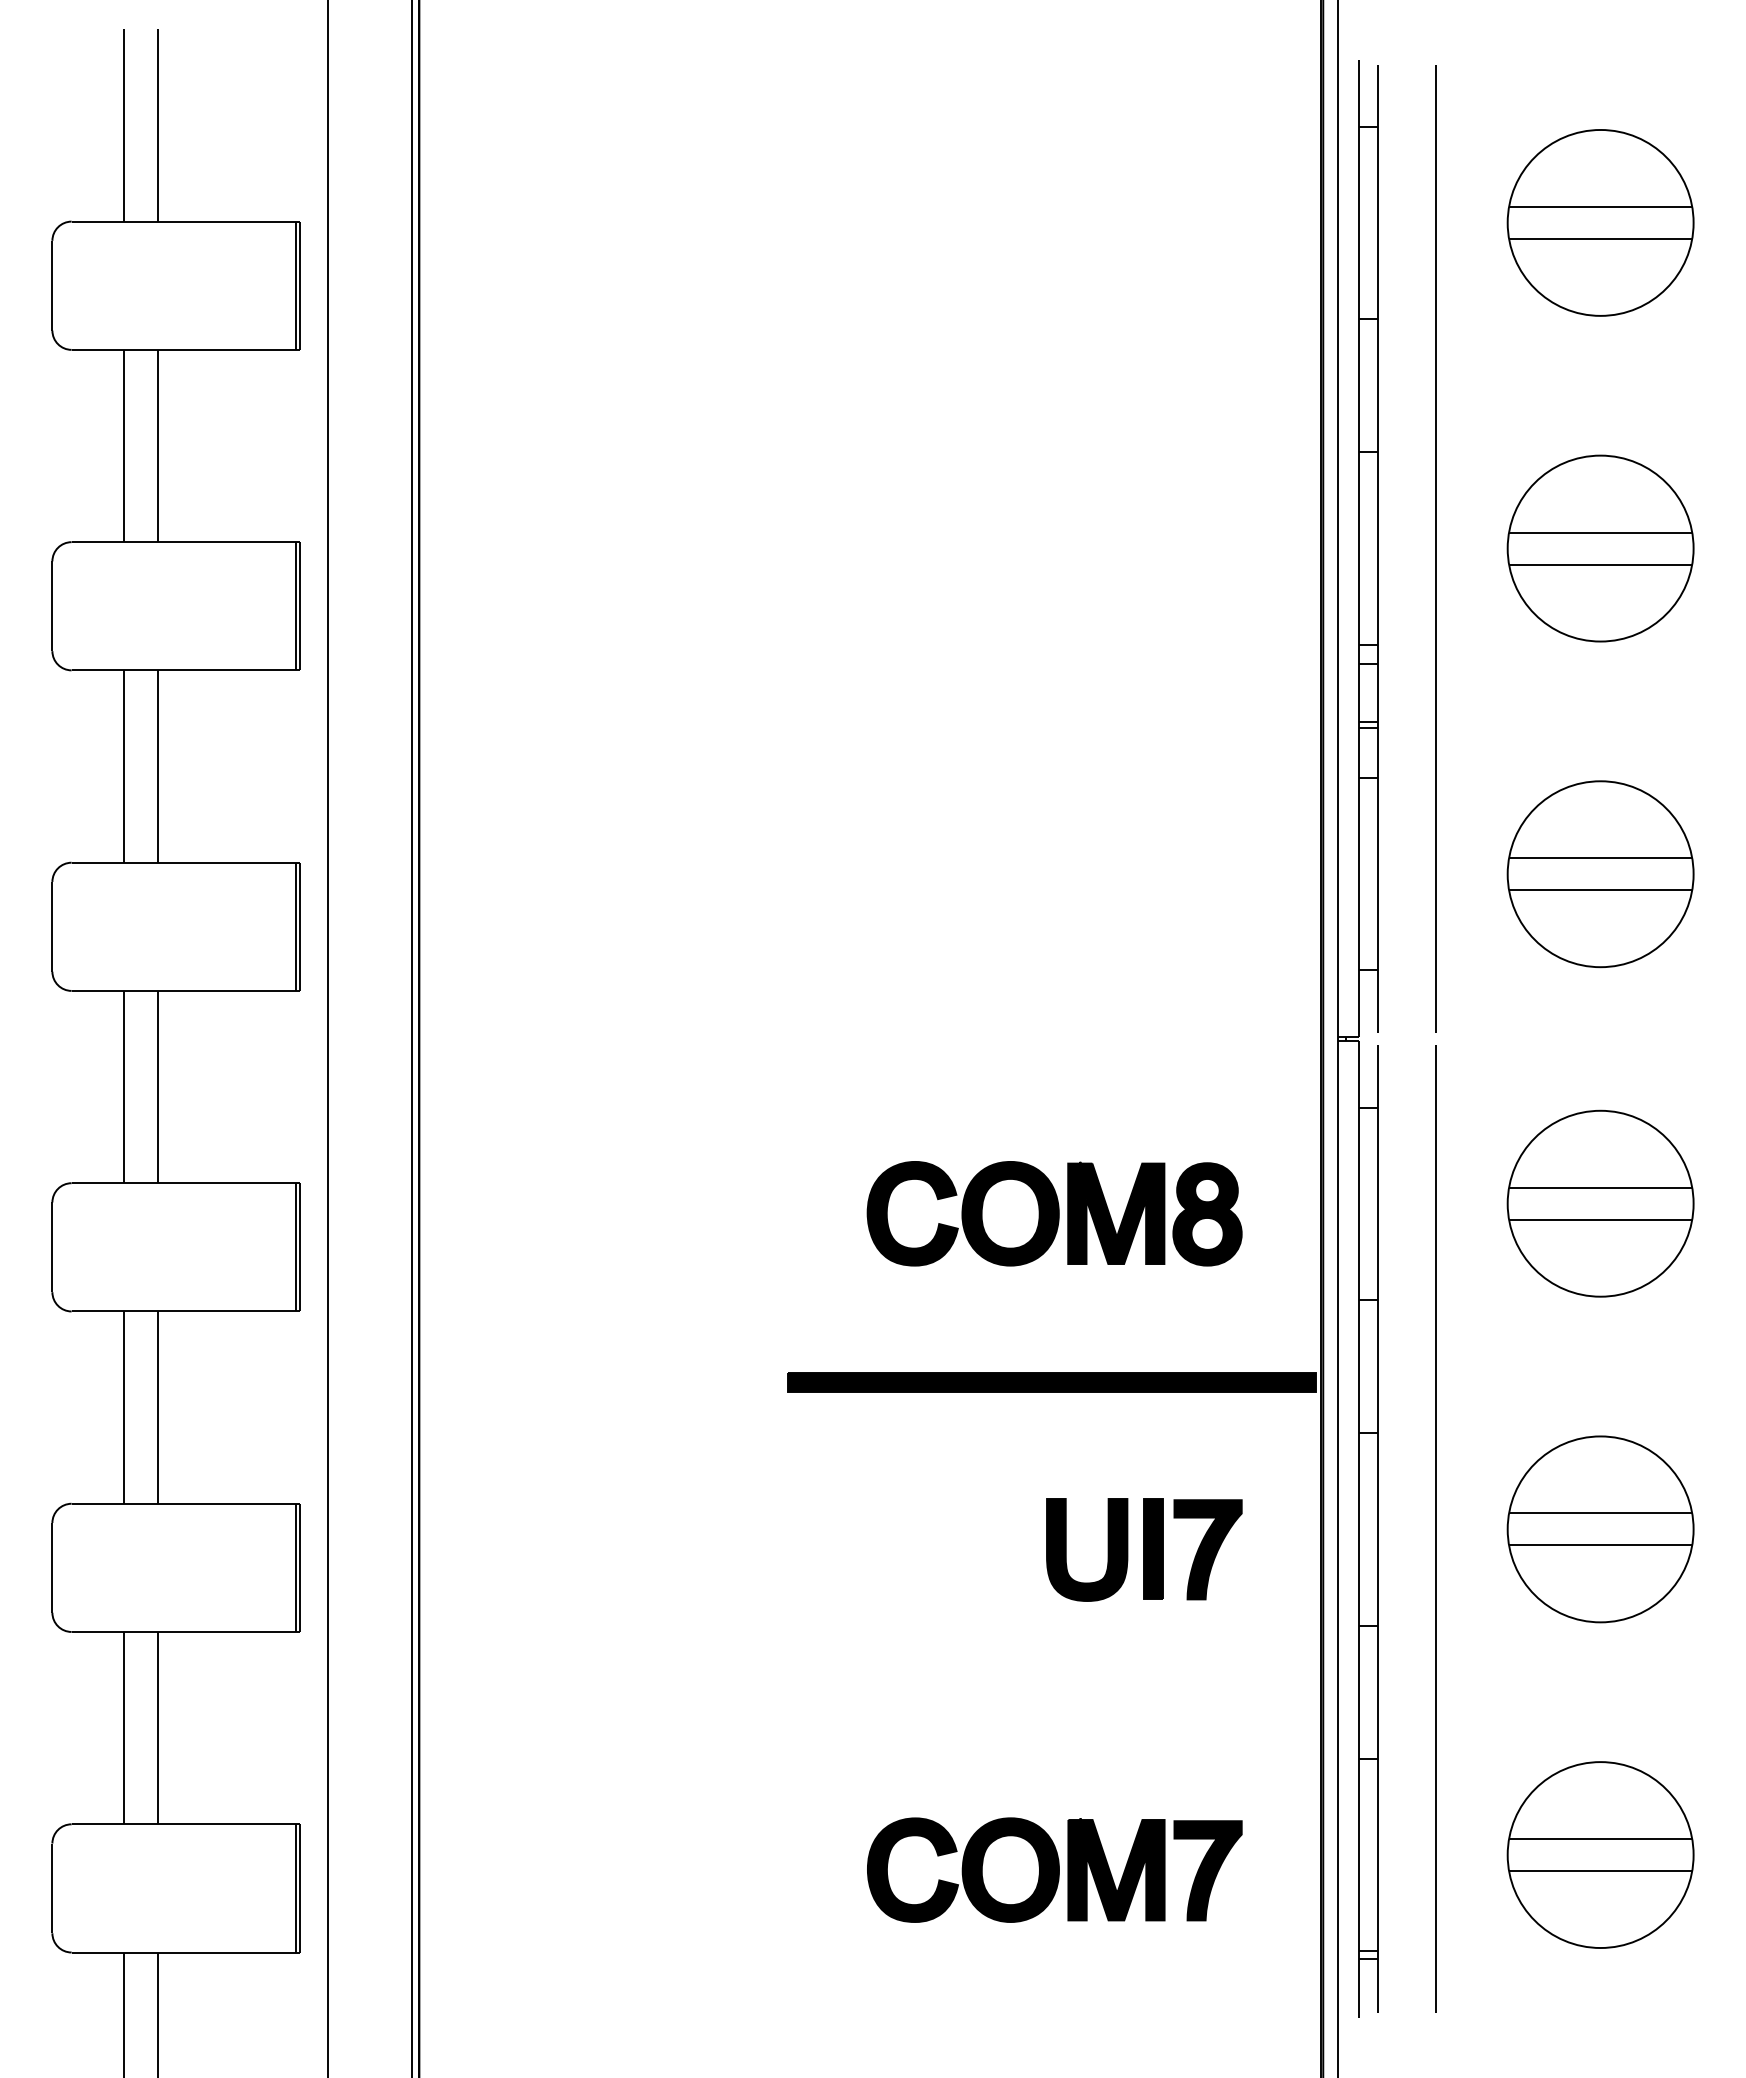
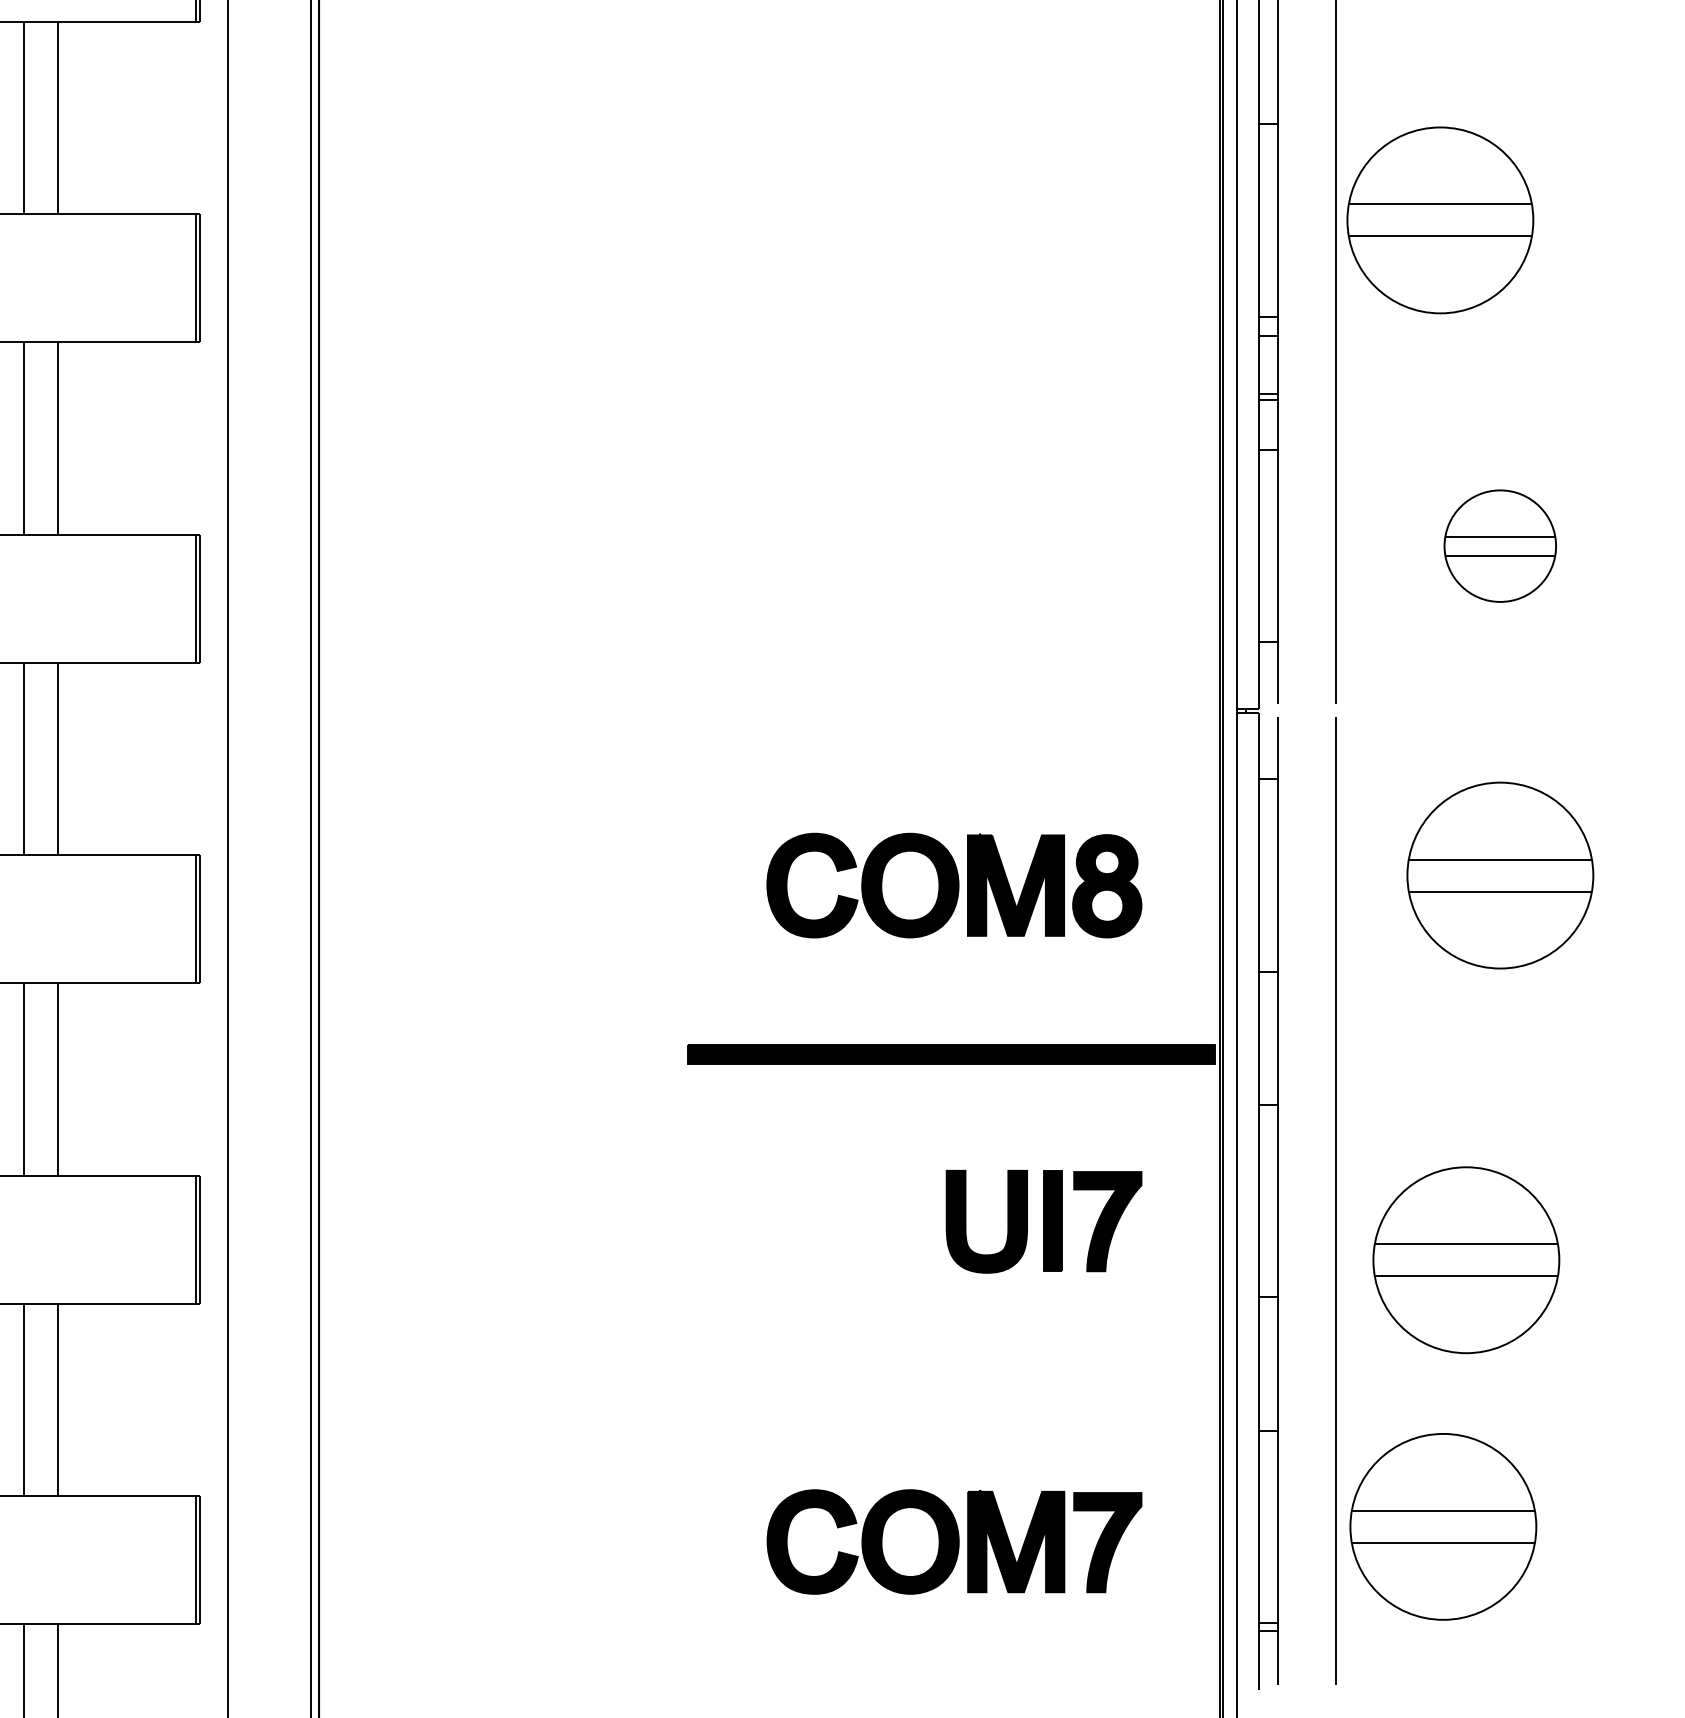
part: (1600, 548) -> (1440, 220), moved
part: (1600, 874) -> (1500, 546), size x0.6
part: (1600, 1529) -> (1466, 1260), moved
part: (1600, 1854) -> (1443, 1526), moved

